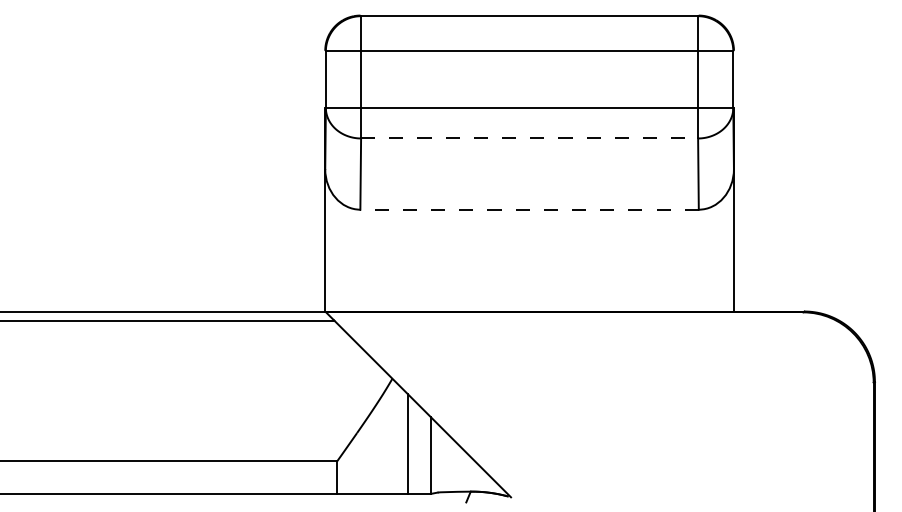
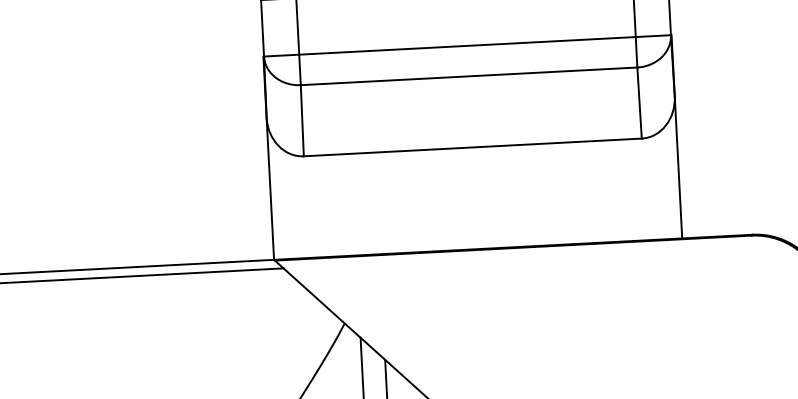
line: (529, 138) -> (468, 76), dashed -> solid
line: (529, 209) -> (472, 147), dashed -> solid

